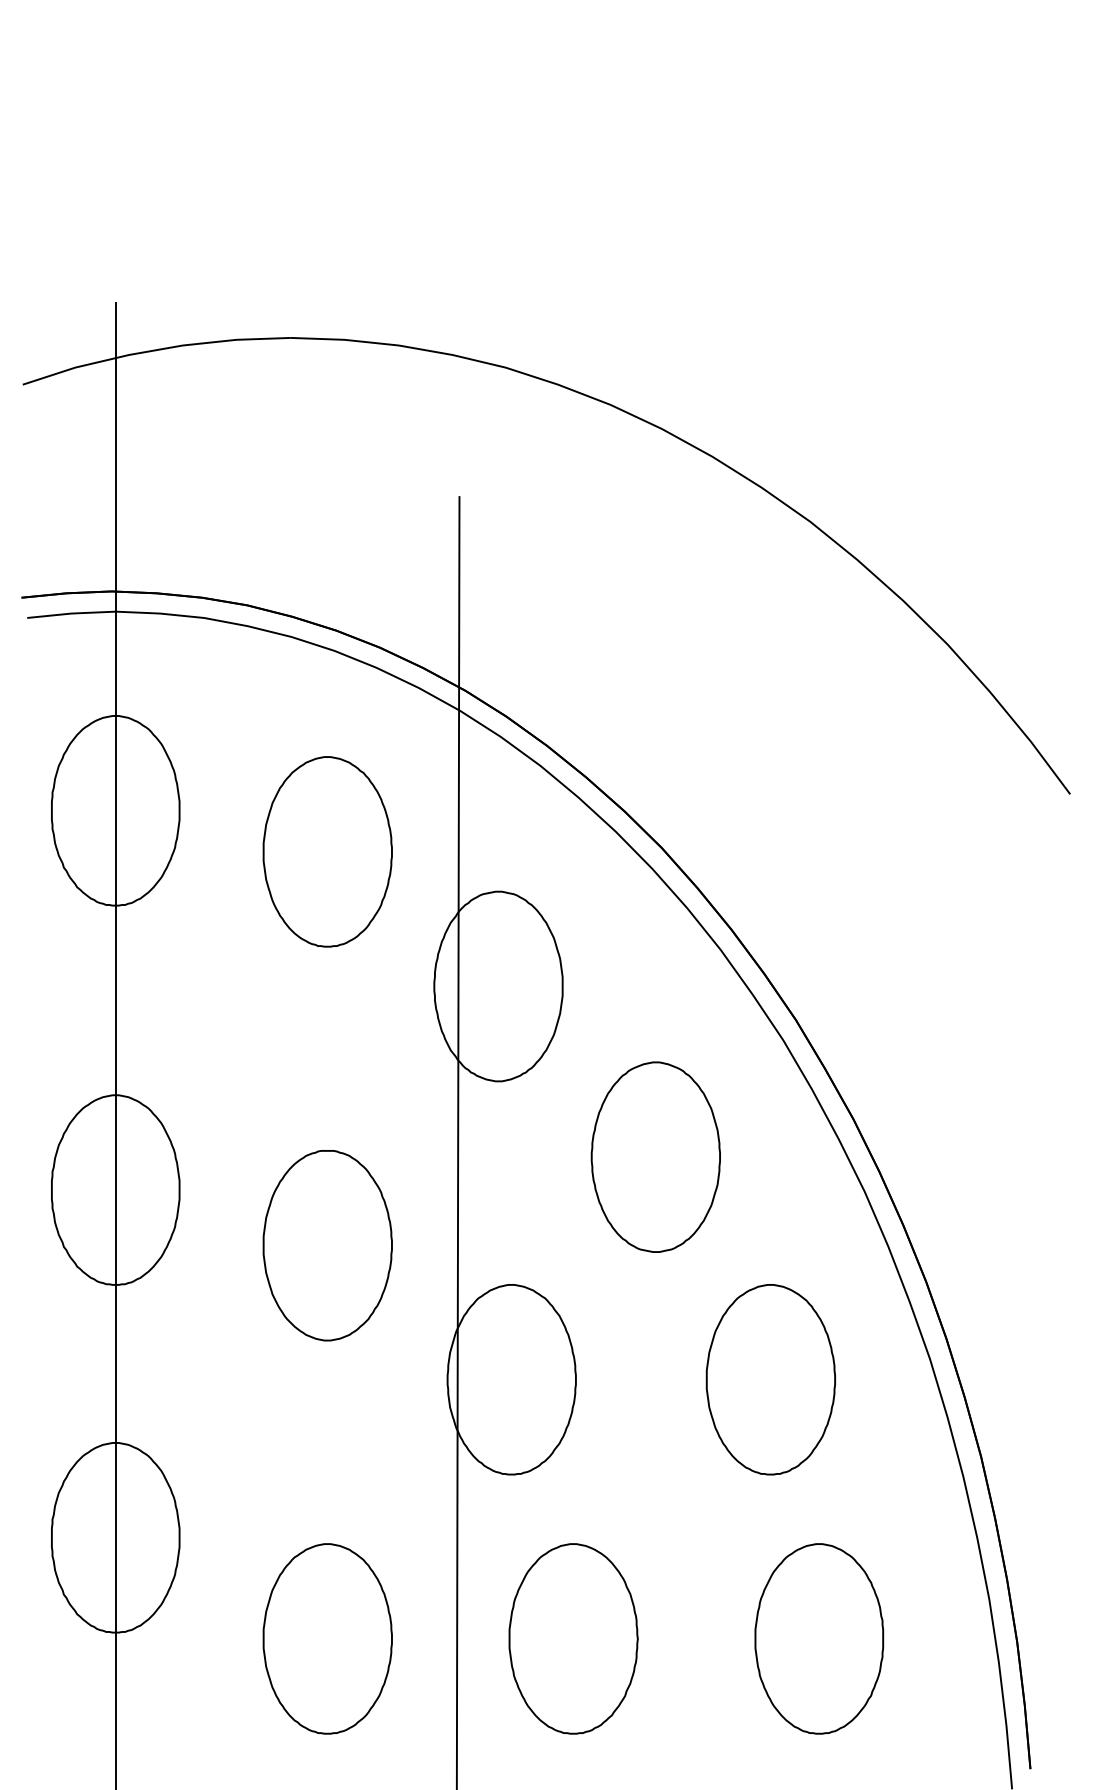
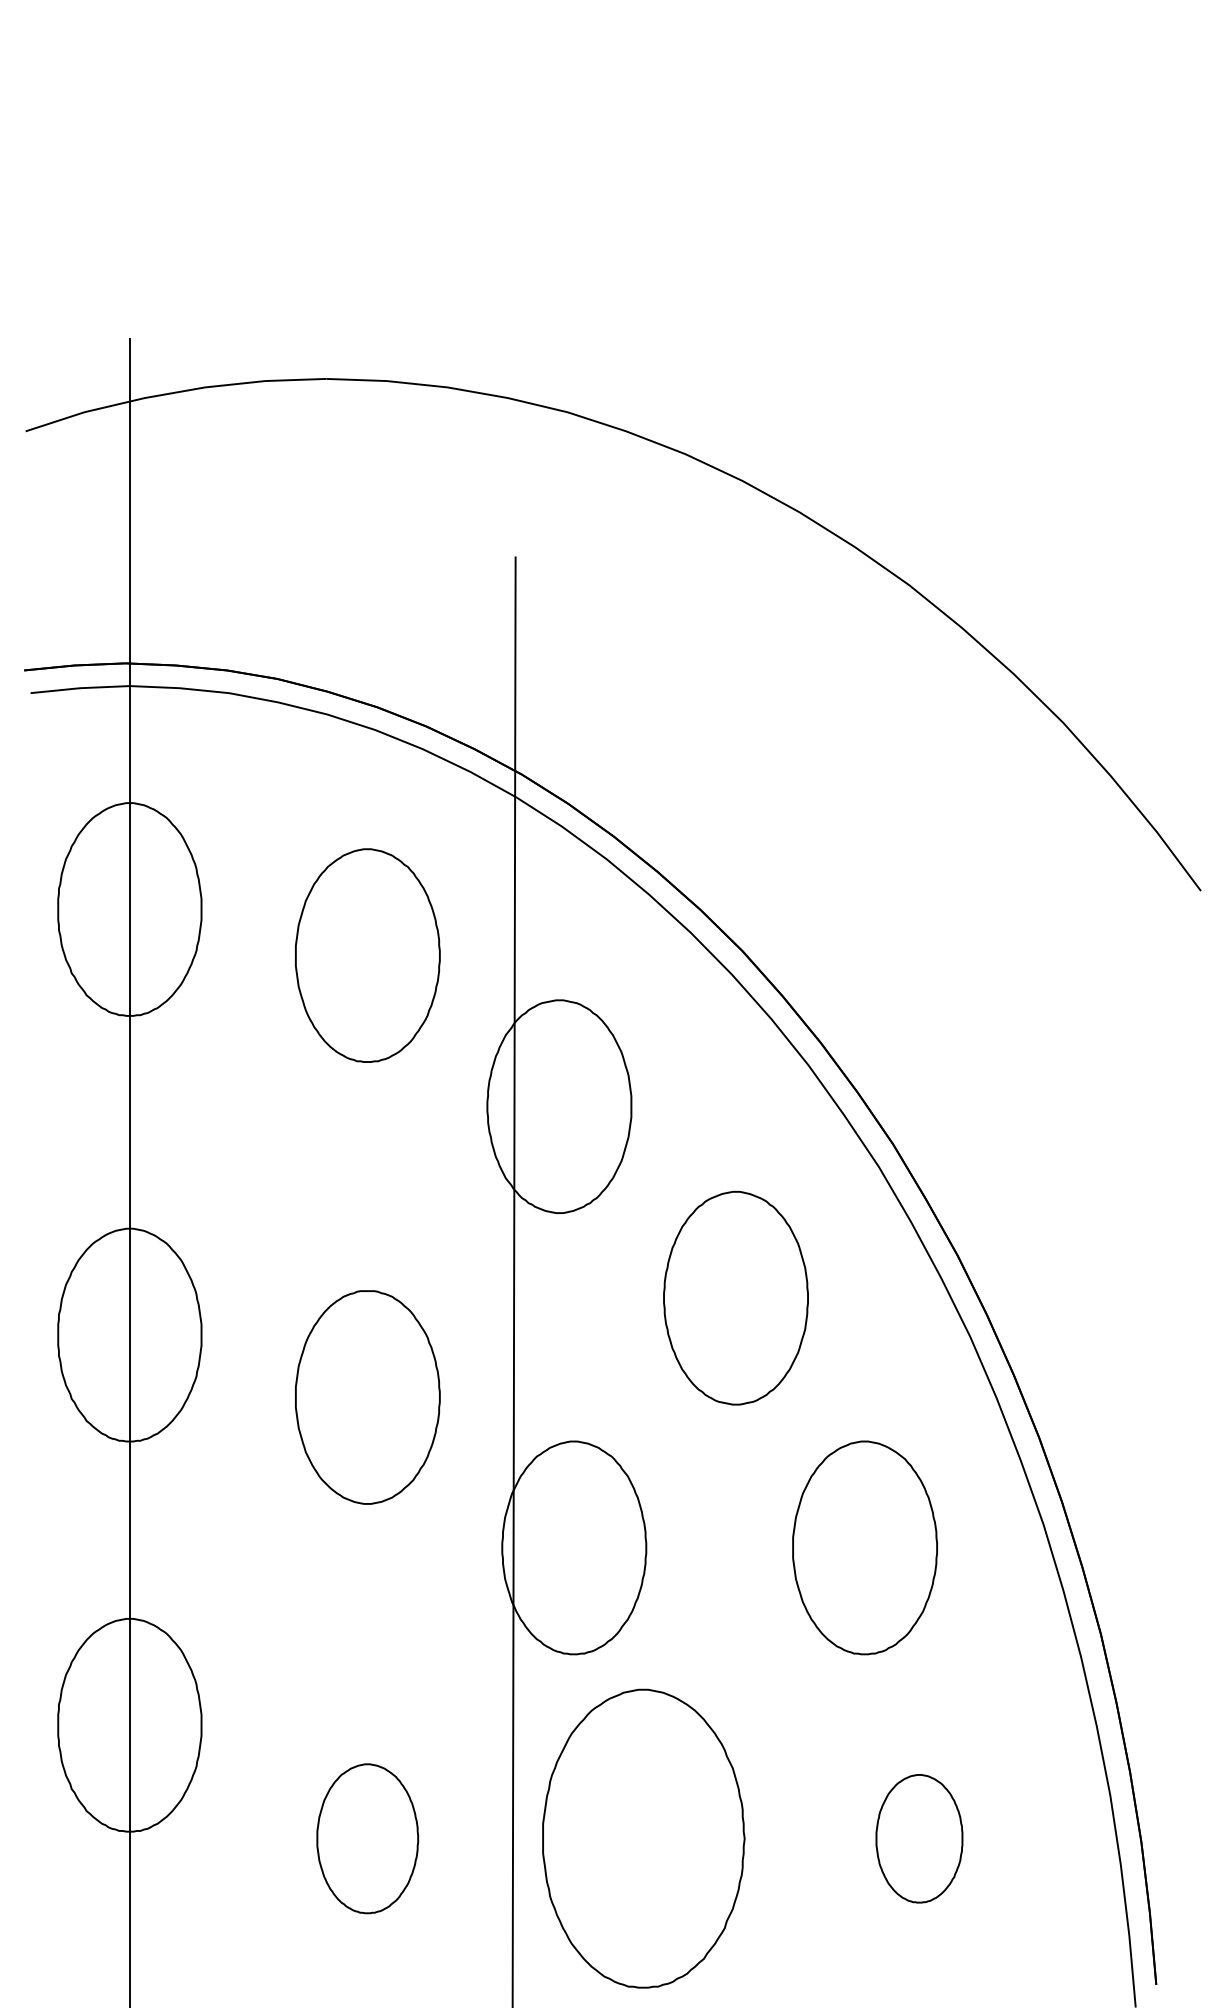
part: (327, 1638) -> (367, 1838), size x0.7
part: (573, 1638) -> (643, 1838), size x1.4
part: (819, 1638) -> (919, 1838), size x0.6

